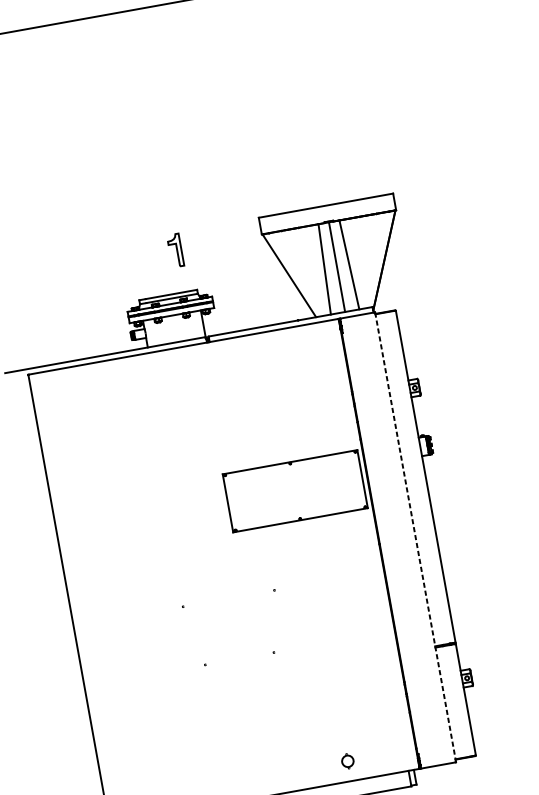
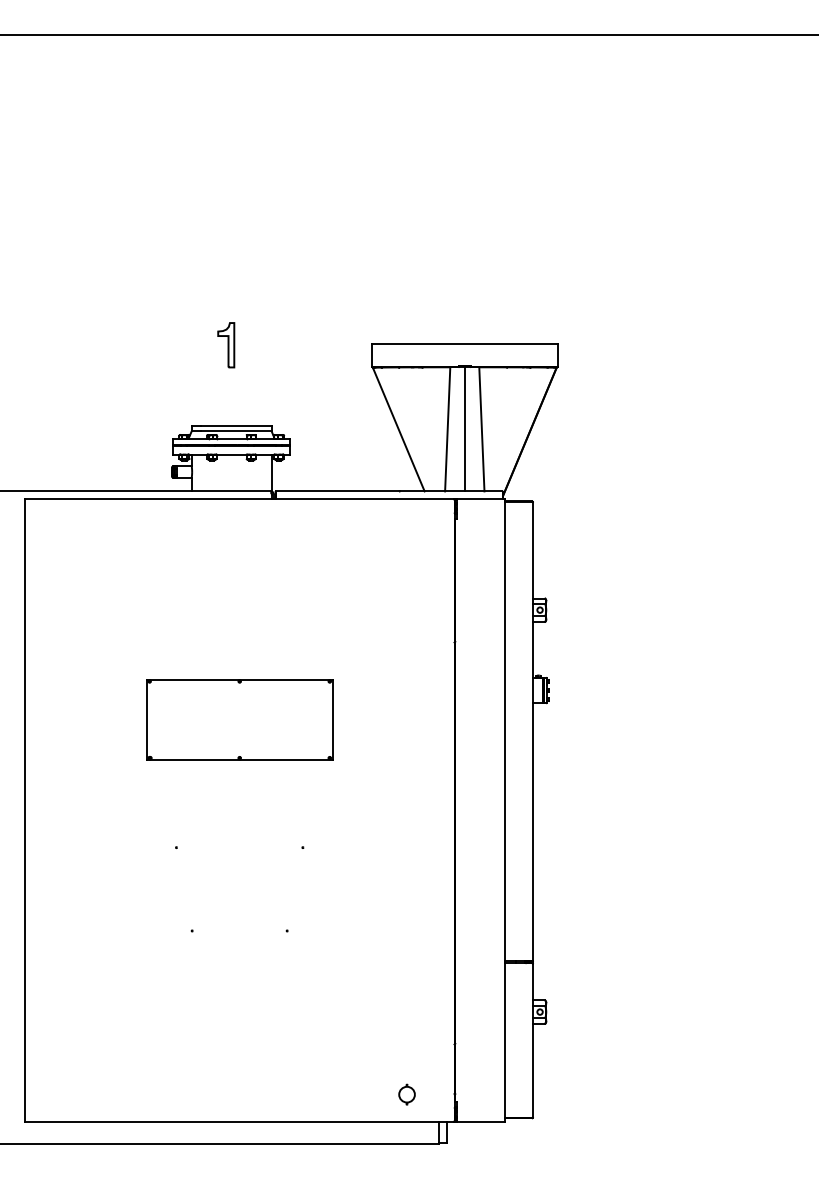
part: (175, 250) -> (226, 345), moved
part: (295, 491) -> (239, 719), moved
line: (415, 538) -> (504, 811), dashed -> solid
part: (347, 761) -> (406, 1094), moved

